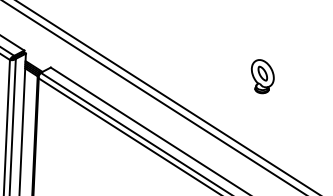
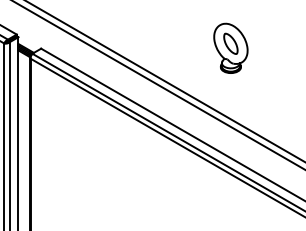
part: (262, 75) -> (230, 47), size x1.67

